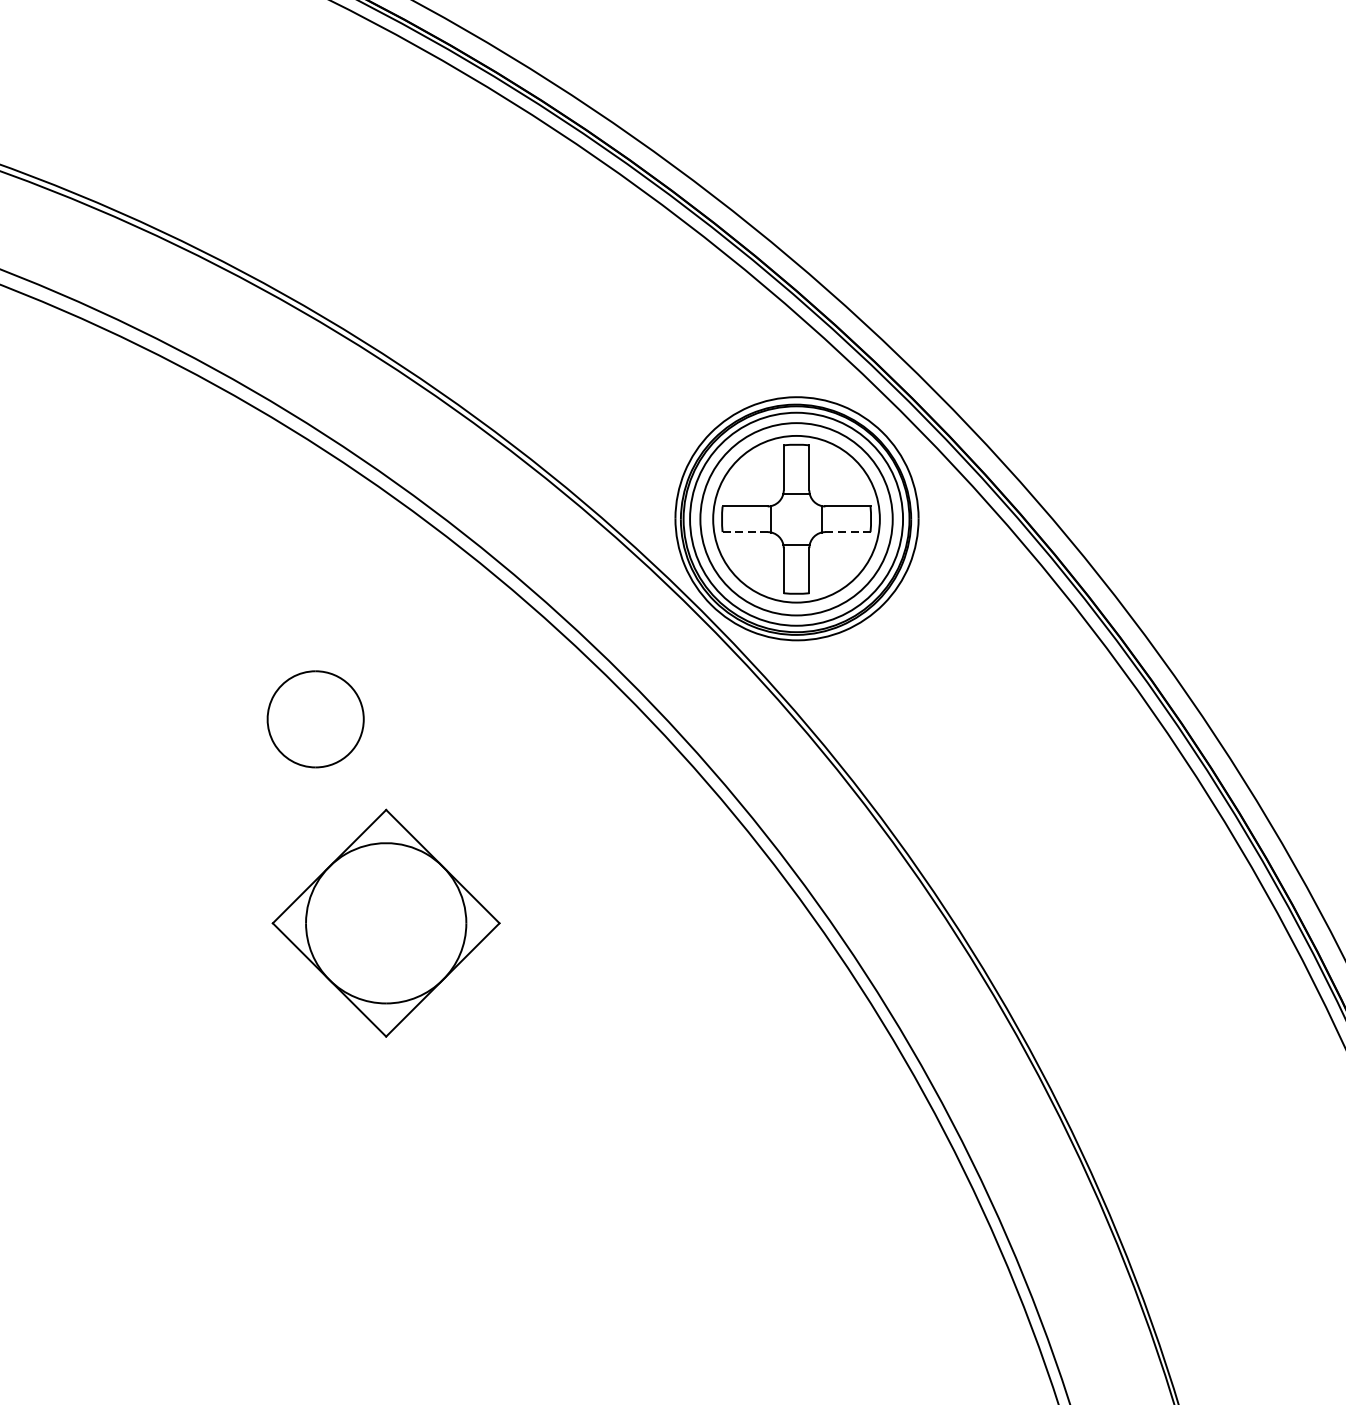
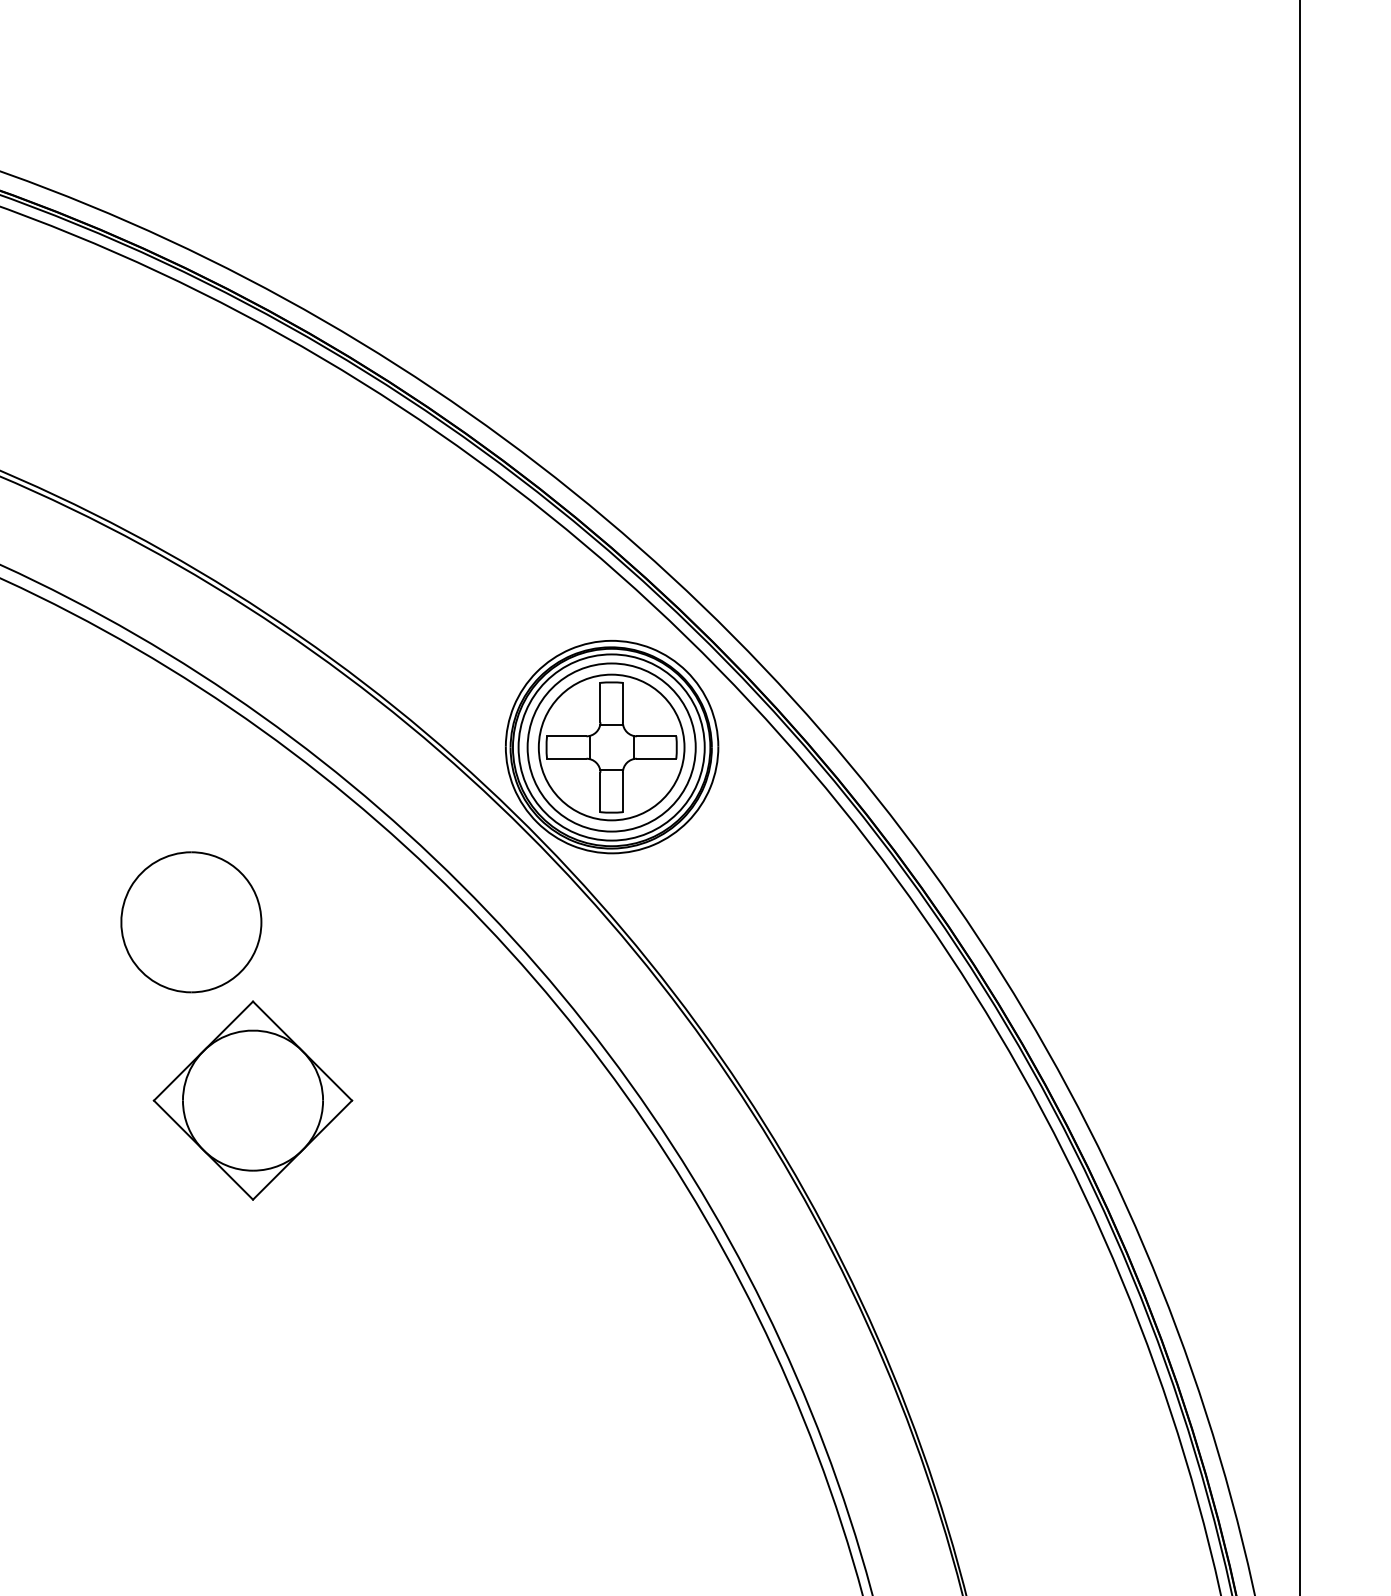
line: (744, 531) -> (566, 758), dashed -> solid
line: (847, 531) -> (656, 758), dashed -> solid
part: (315, 719) -> (191, 922), size x1.67

